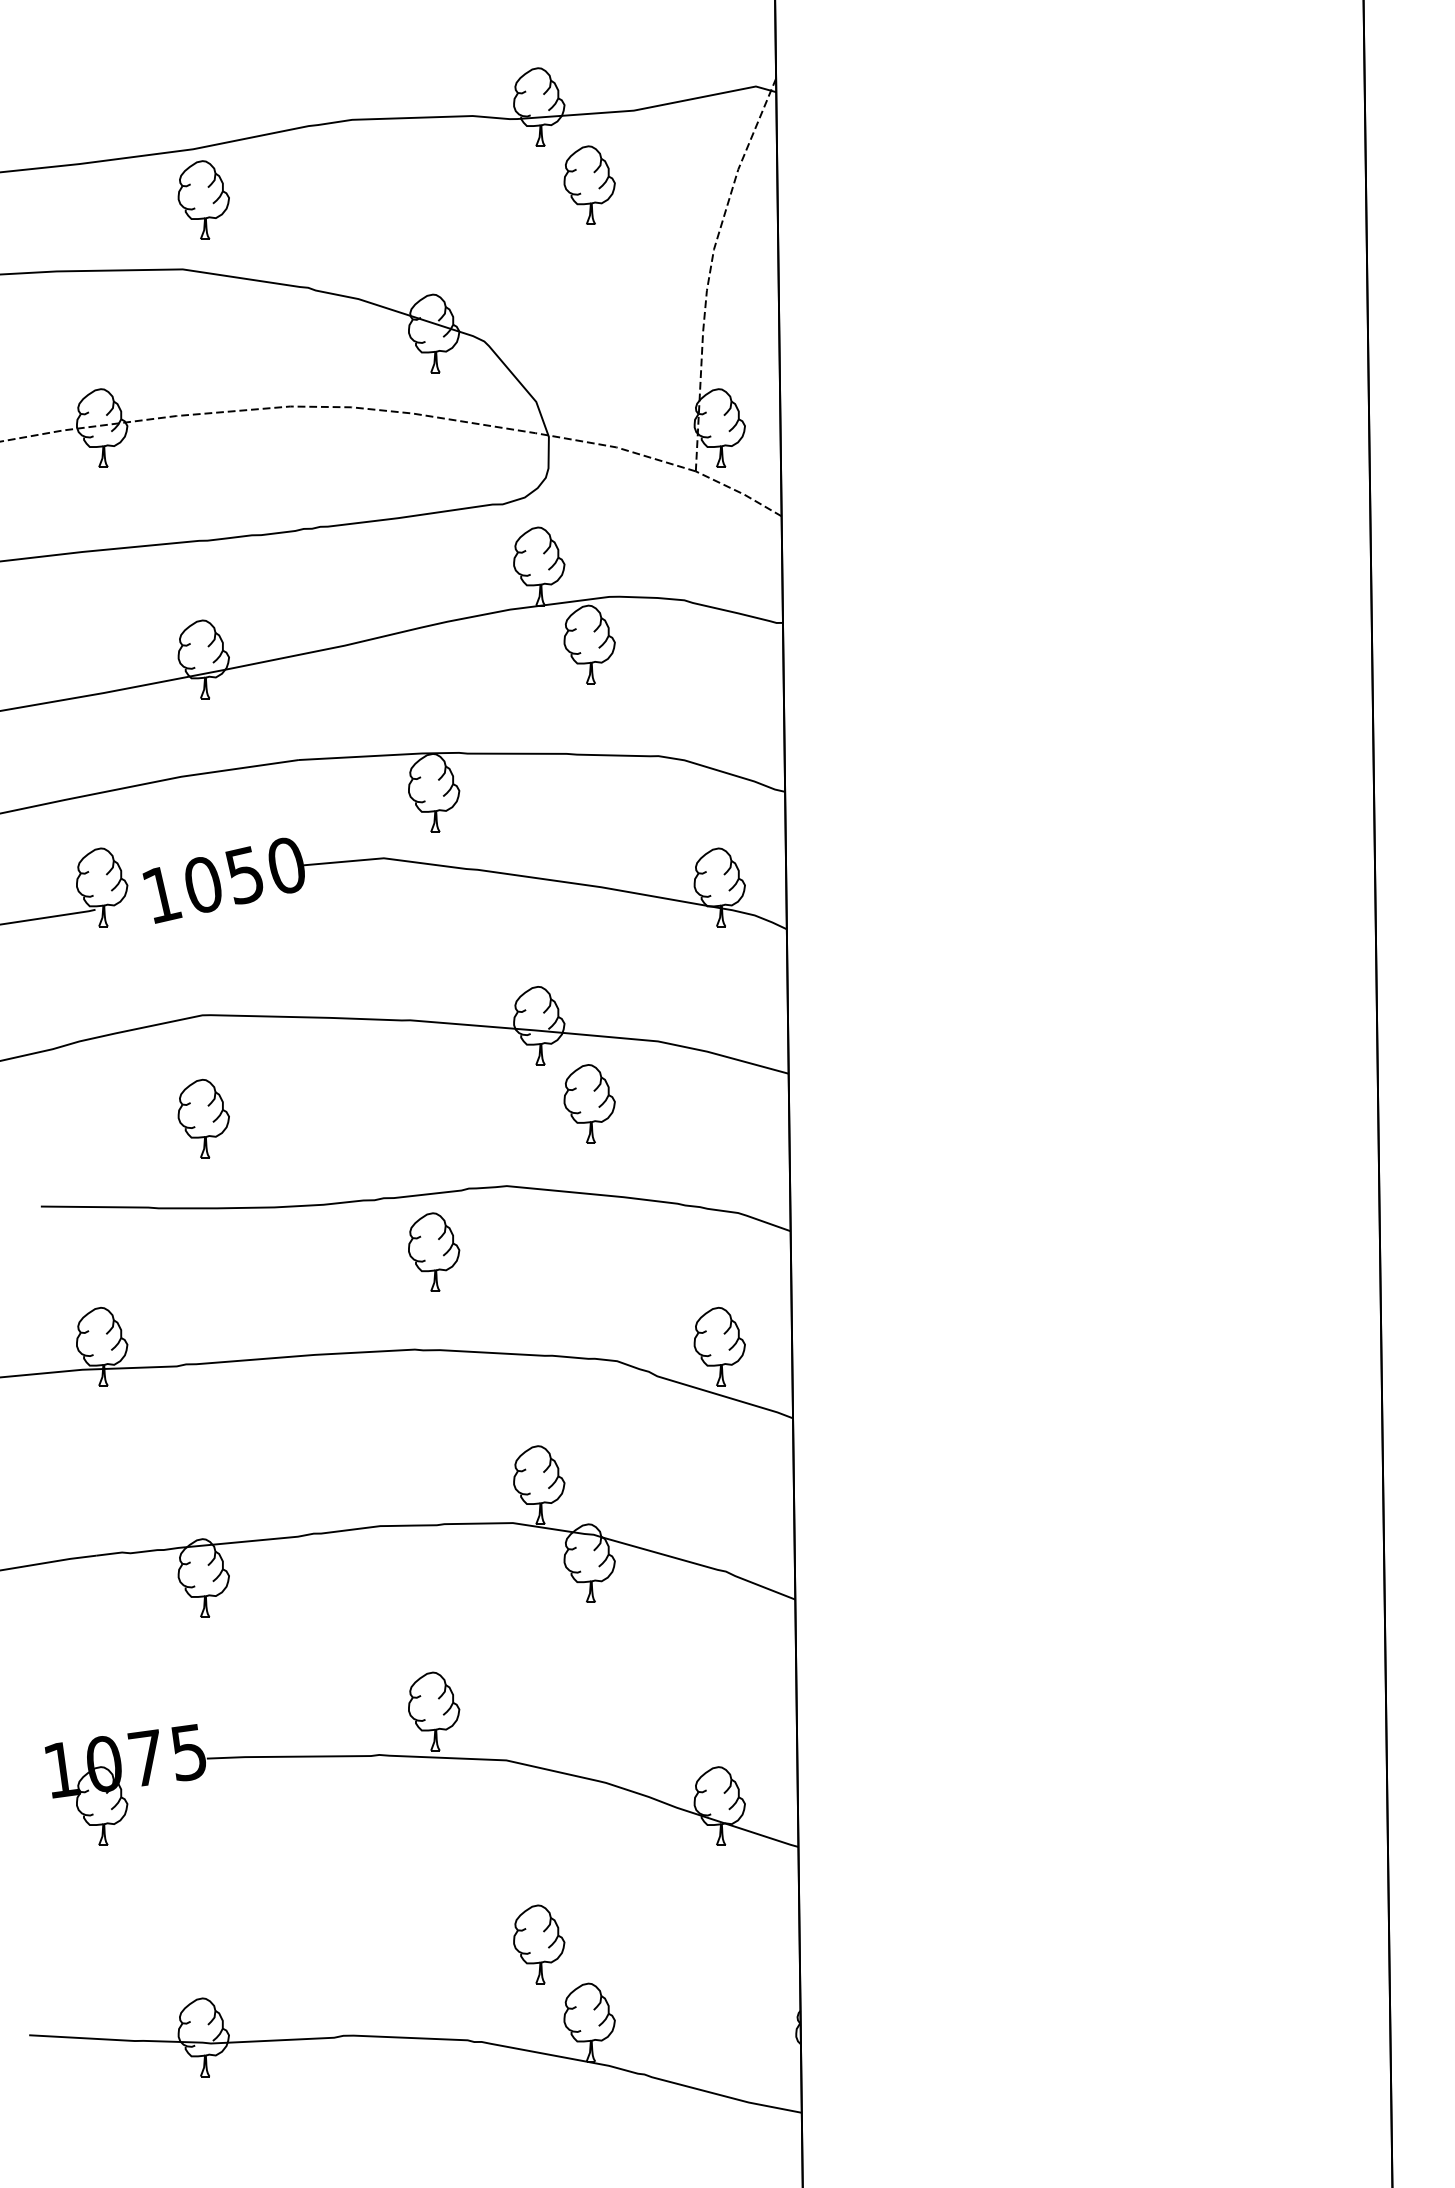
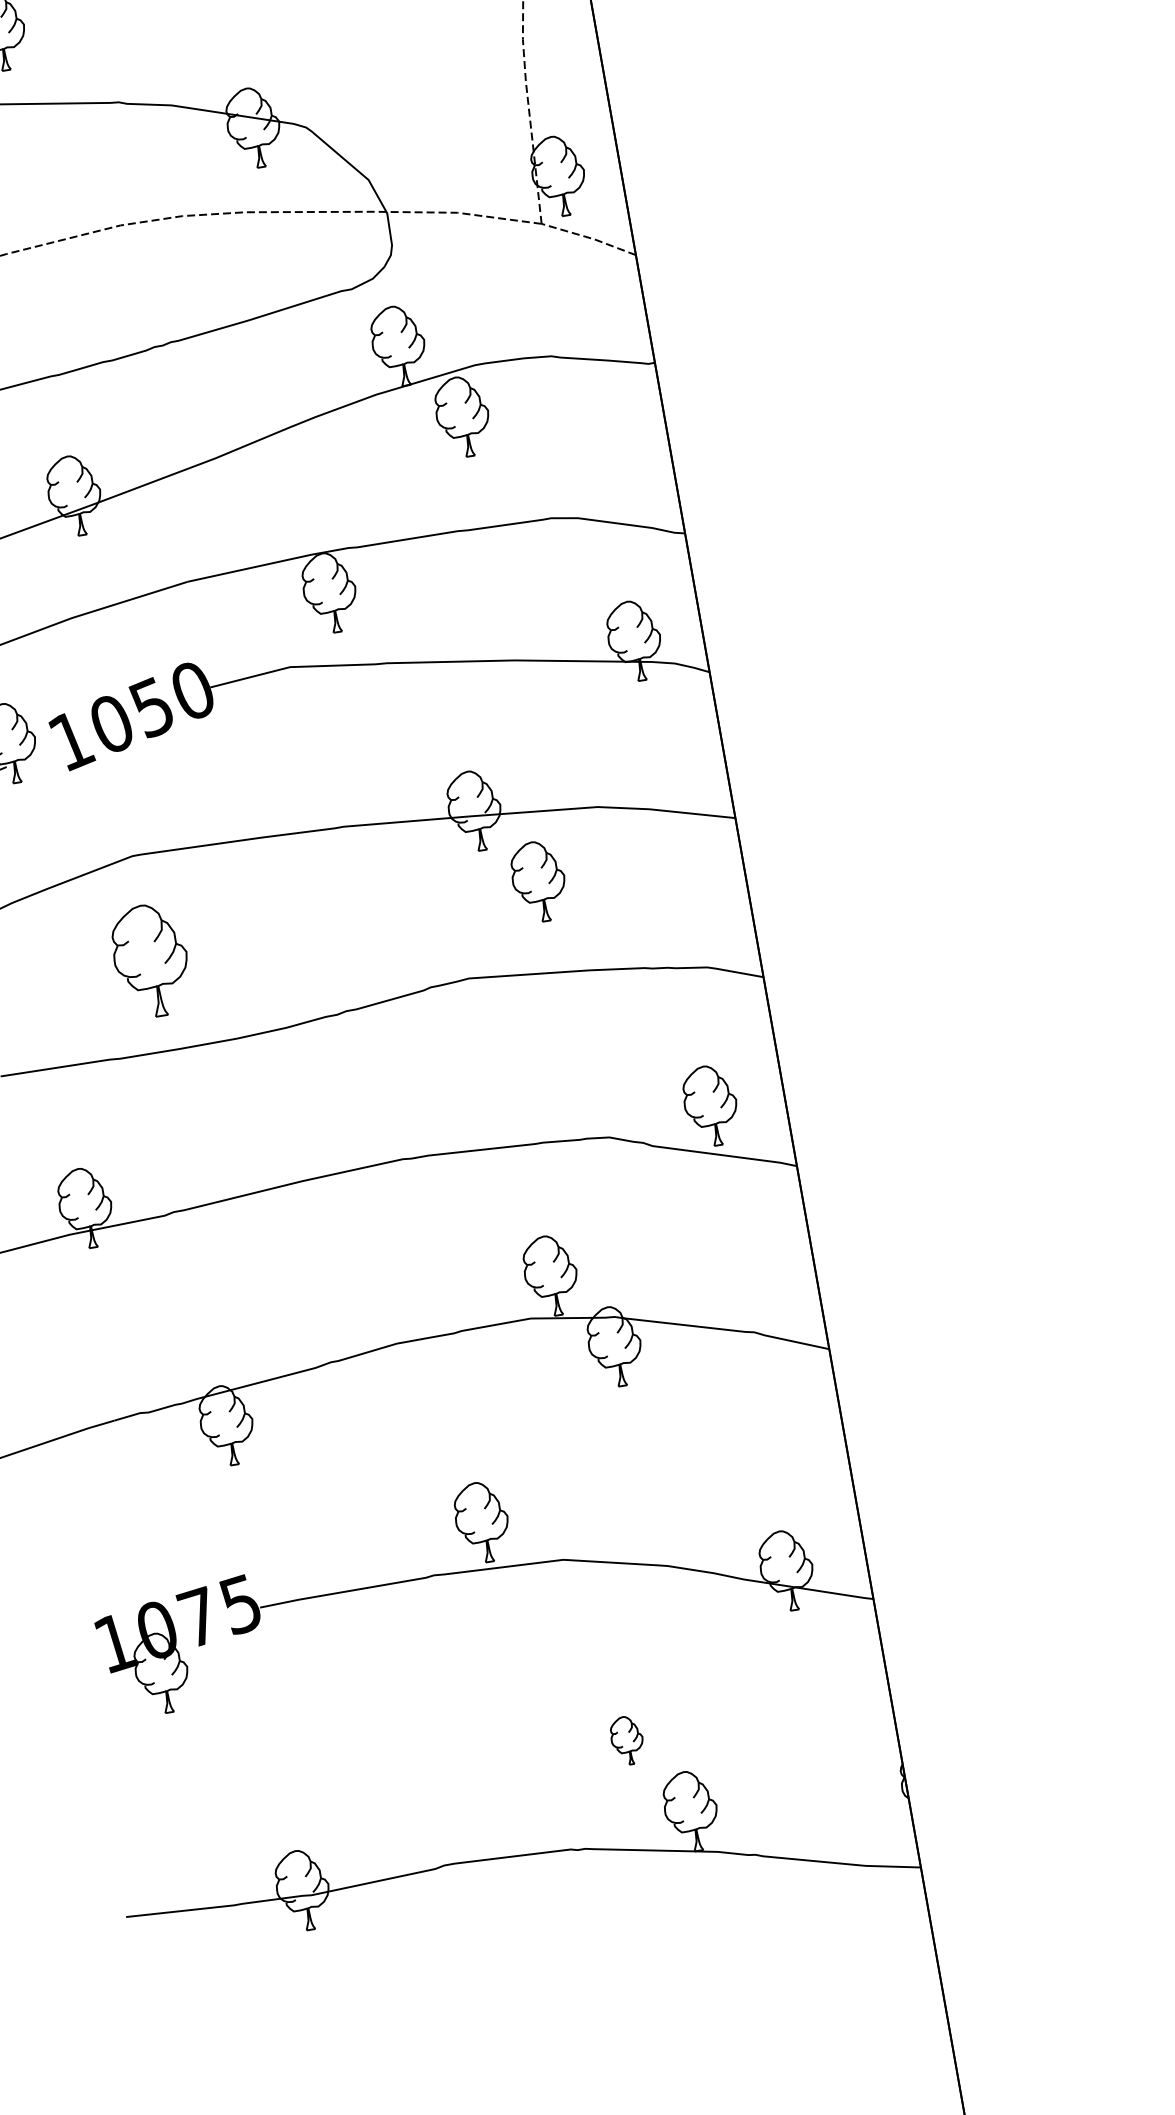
part: (203, 1118) -> (150, 960), size x1.4
part: (434, 1251) -> (406, 1056), removed
part: (539, 1944) -> (627, 1740), size x0.6

